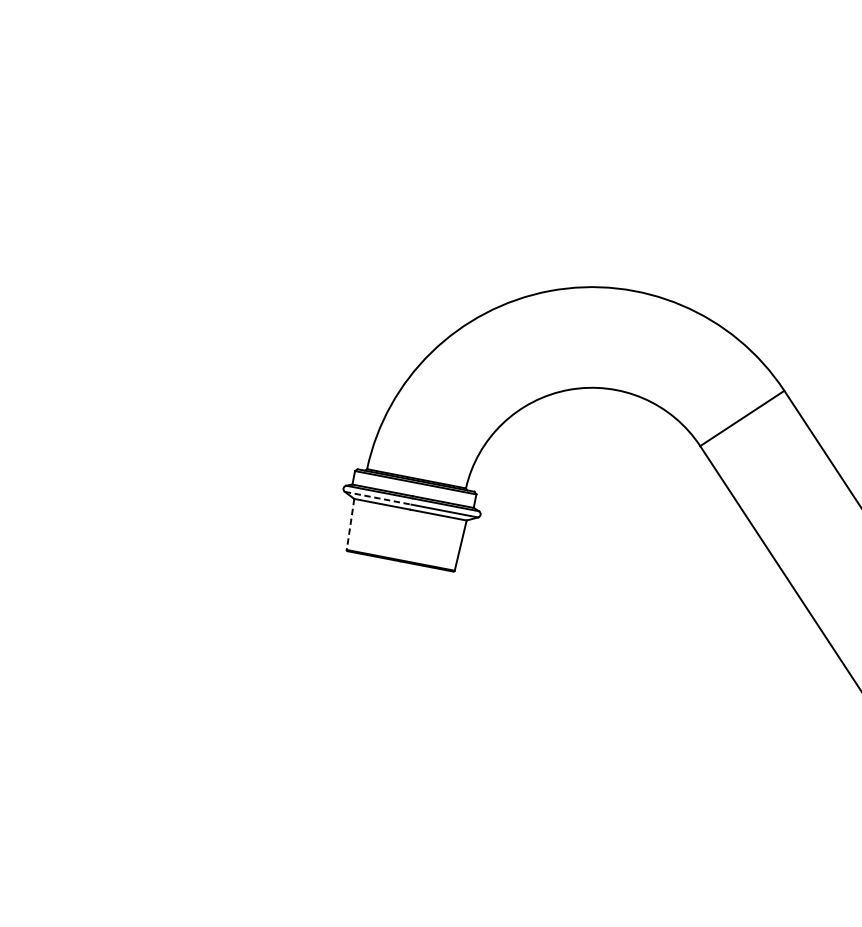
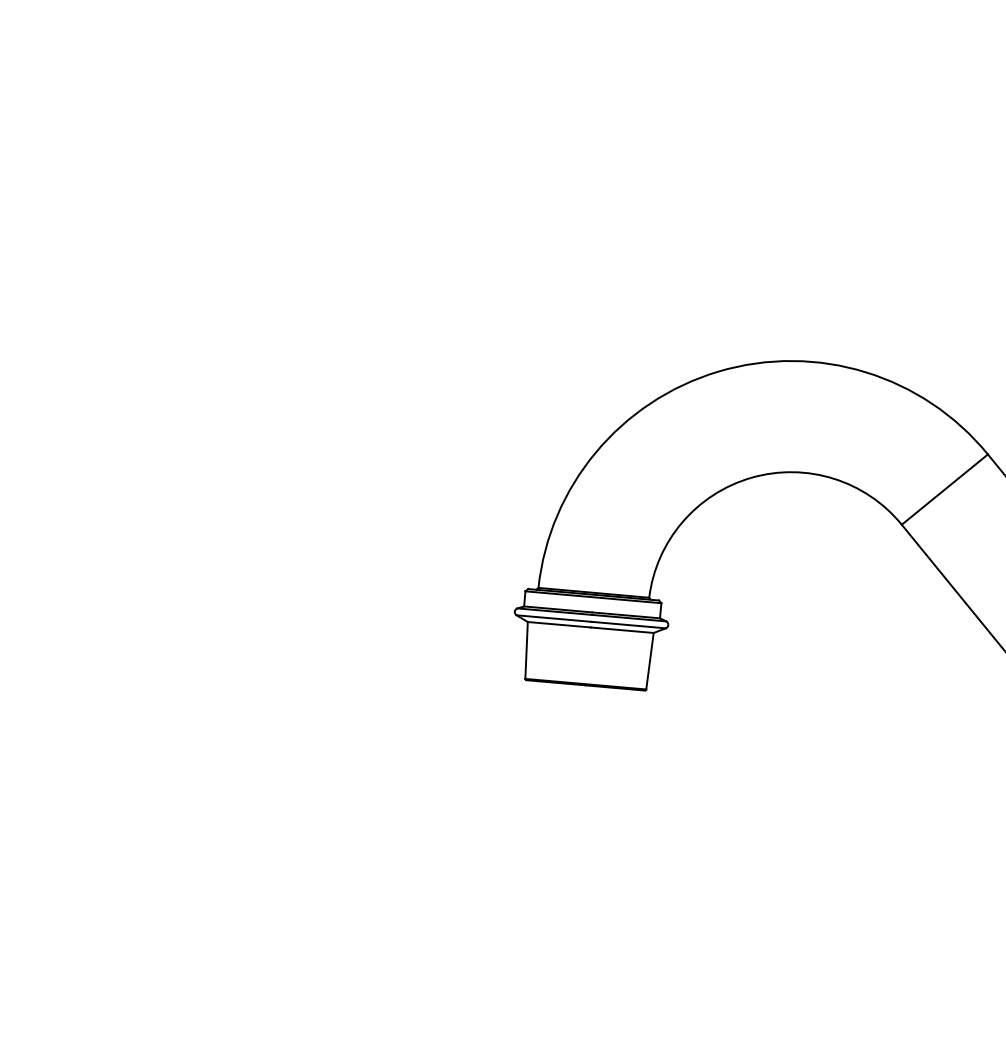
line: (378, 498) -> (554, 618), dashed -> solid
line: (350, 524) -> (526, 650), dashed -> solid

